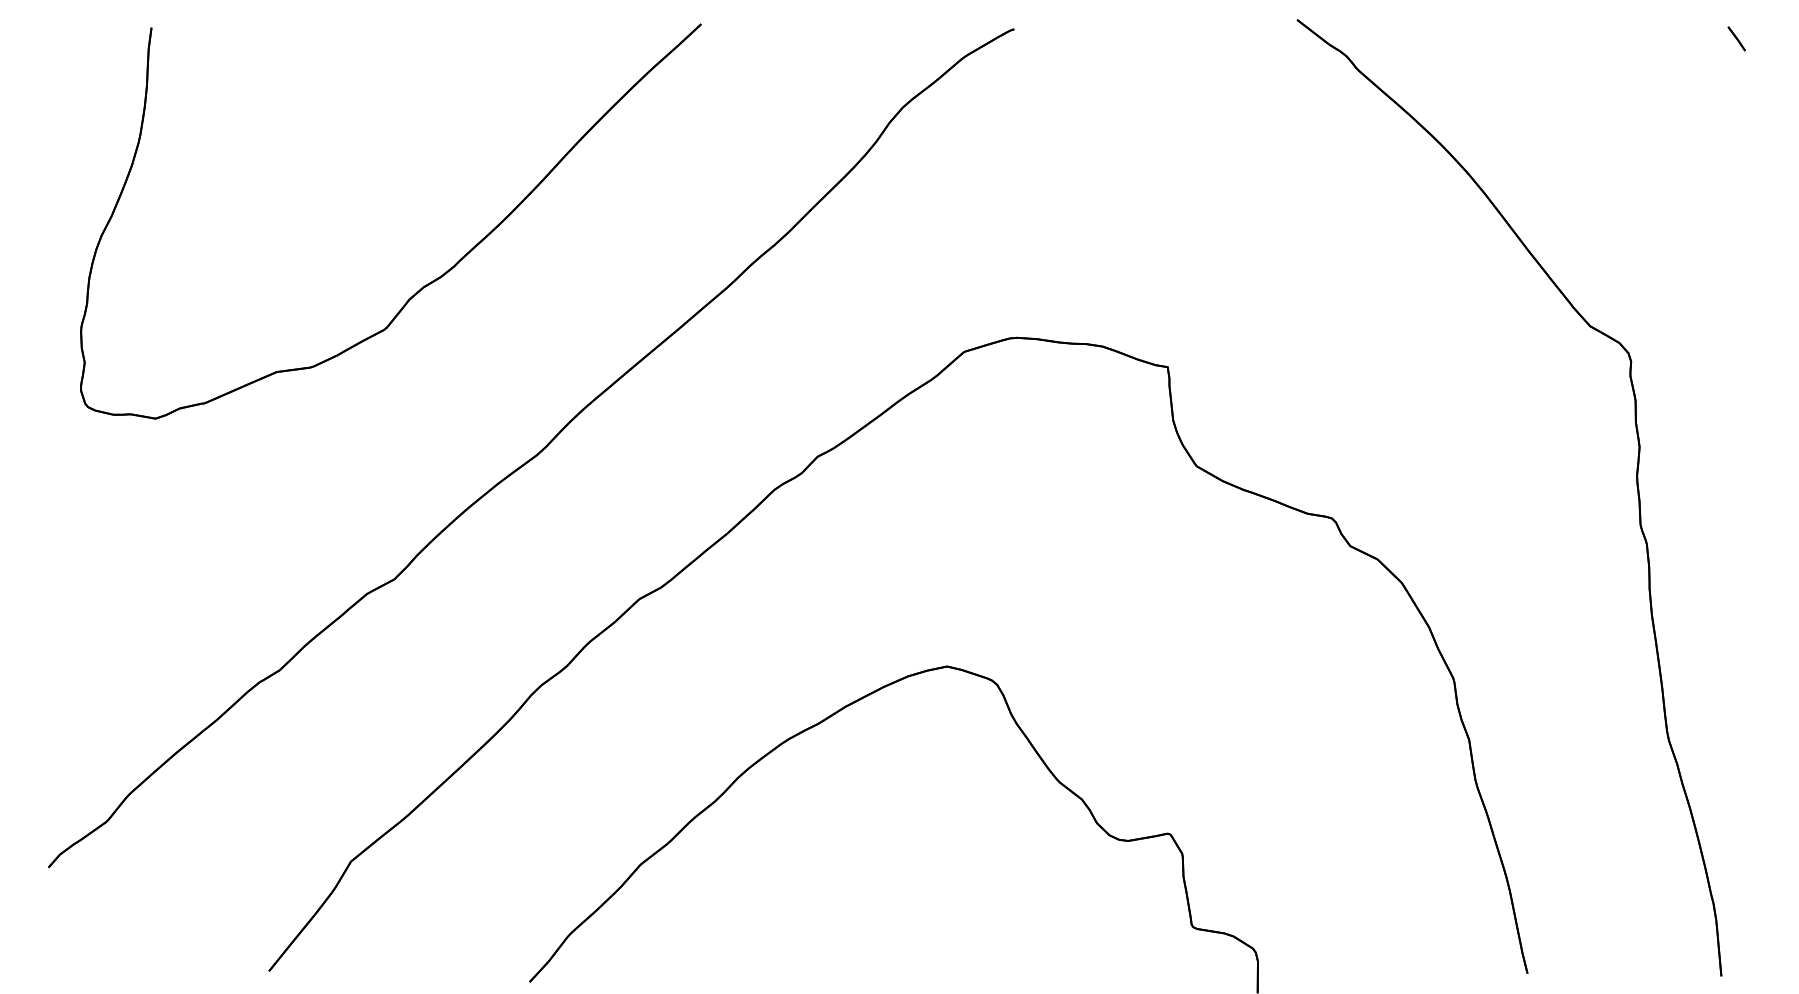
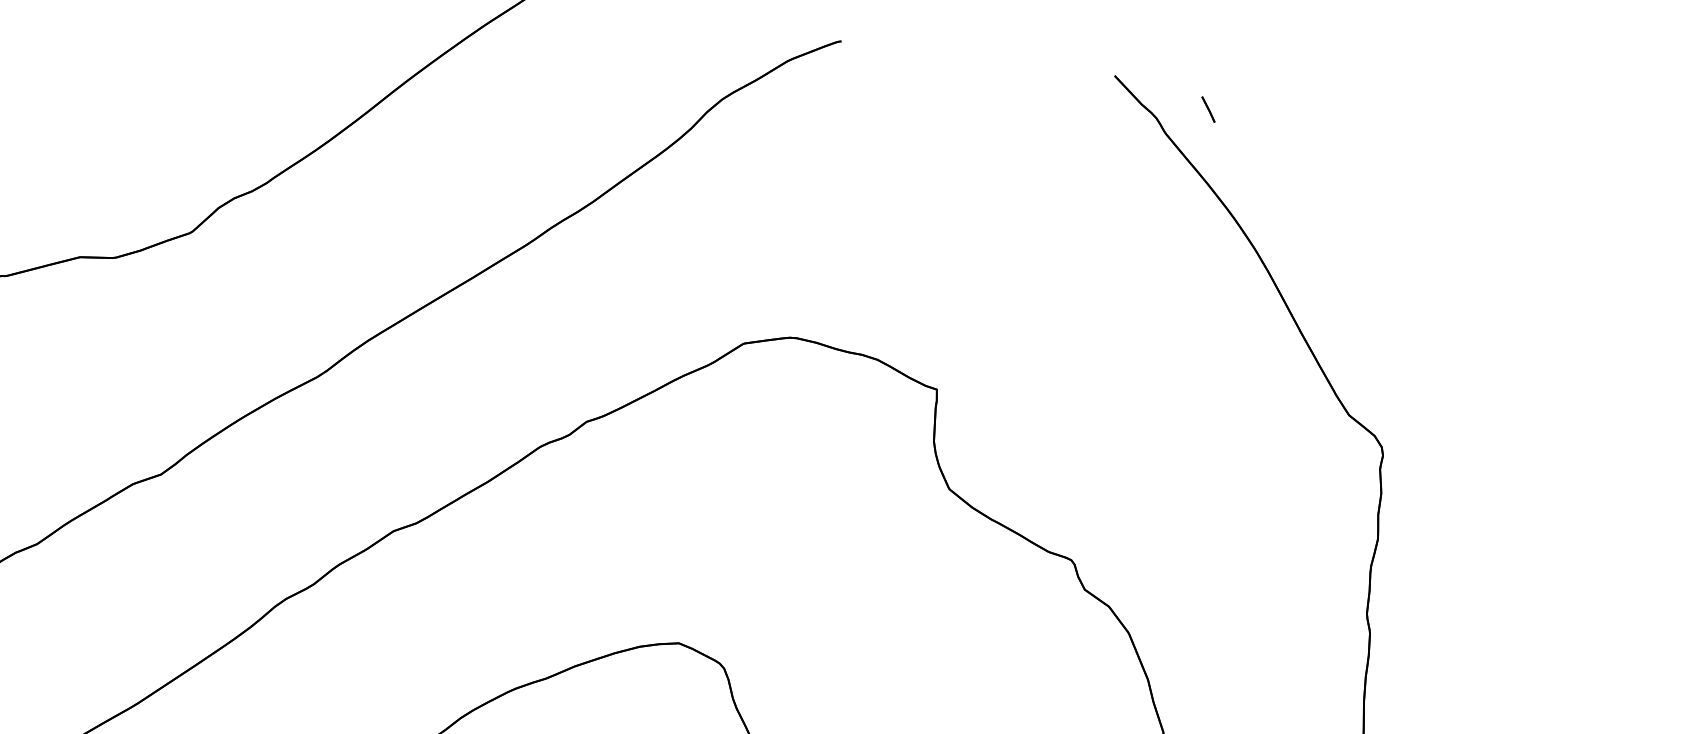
line: (1736, 38) -> (1208, 109), moved

